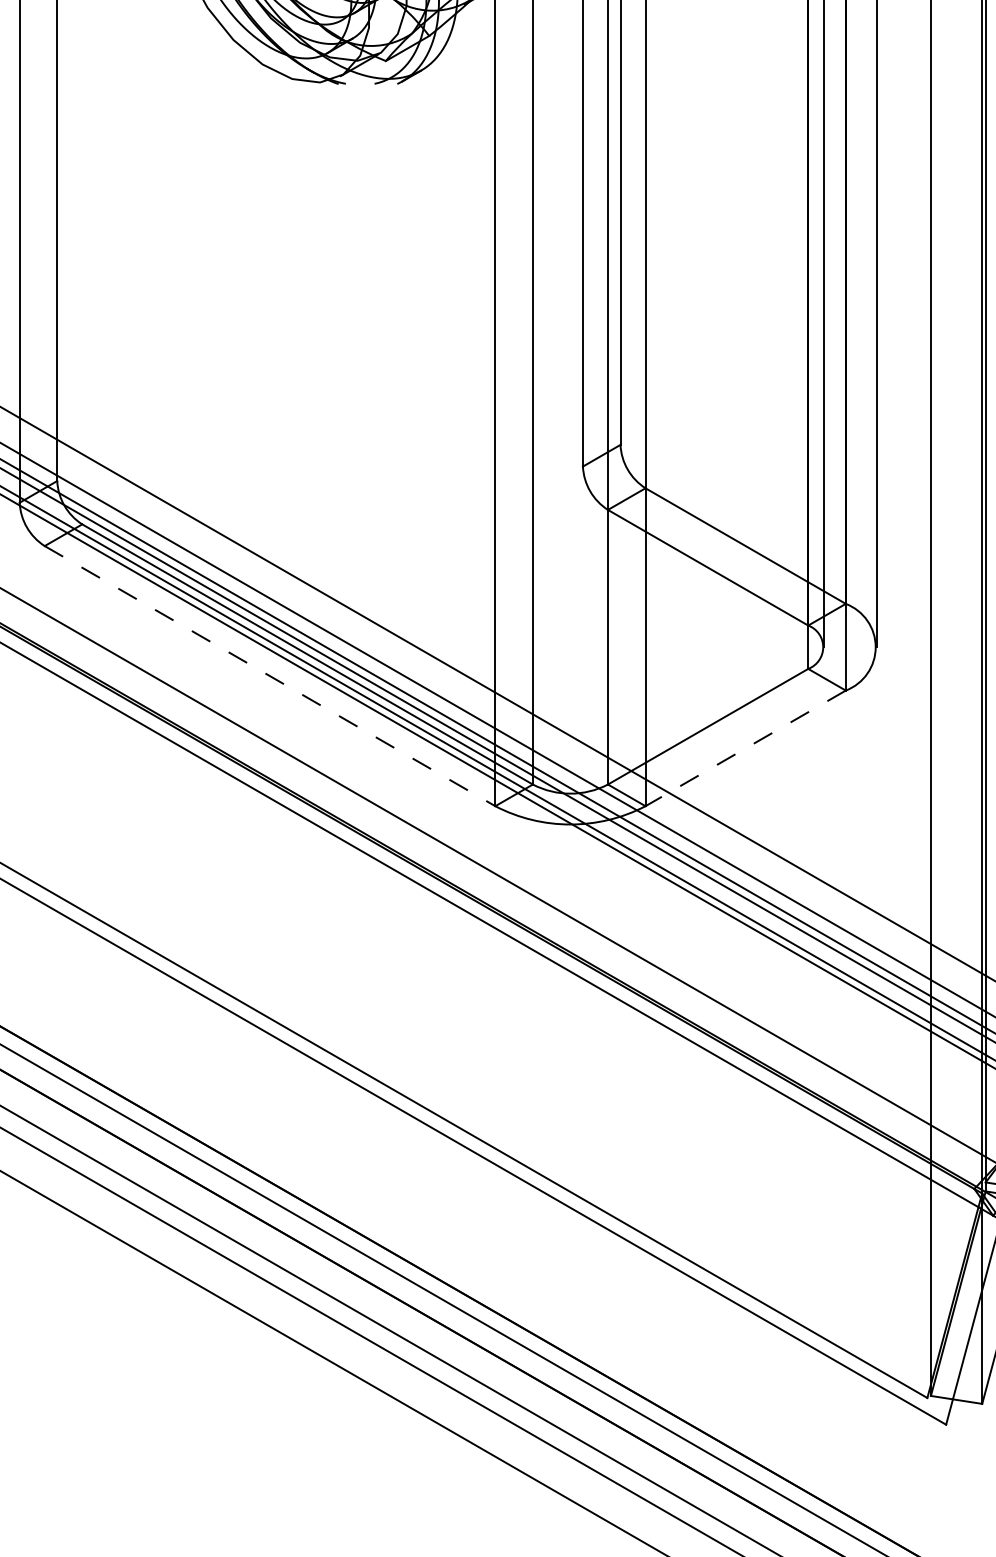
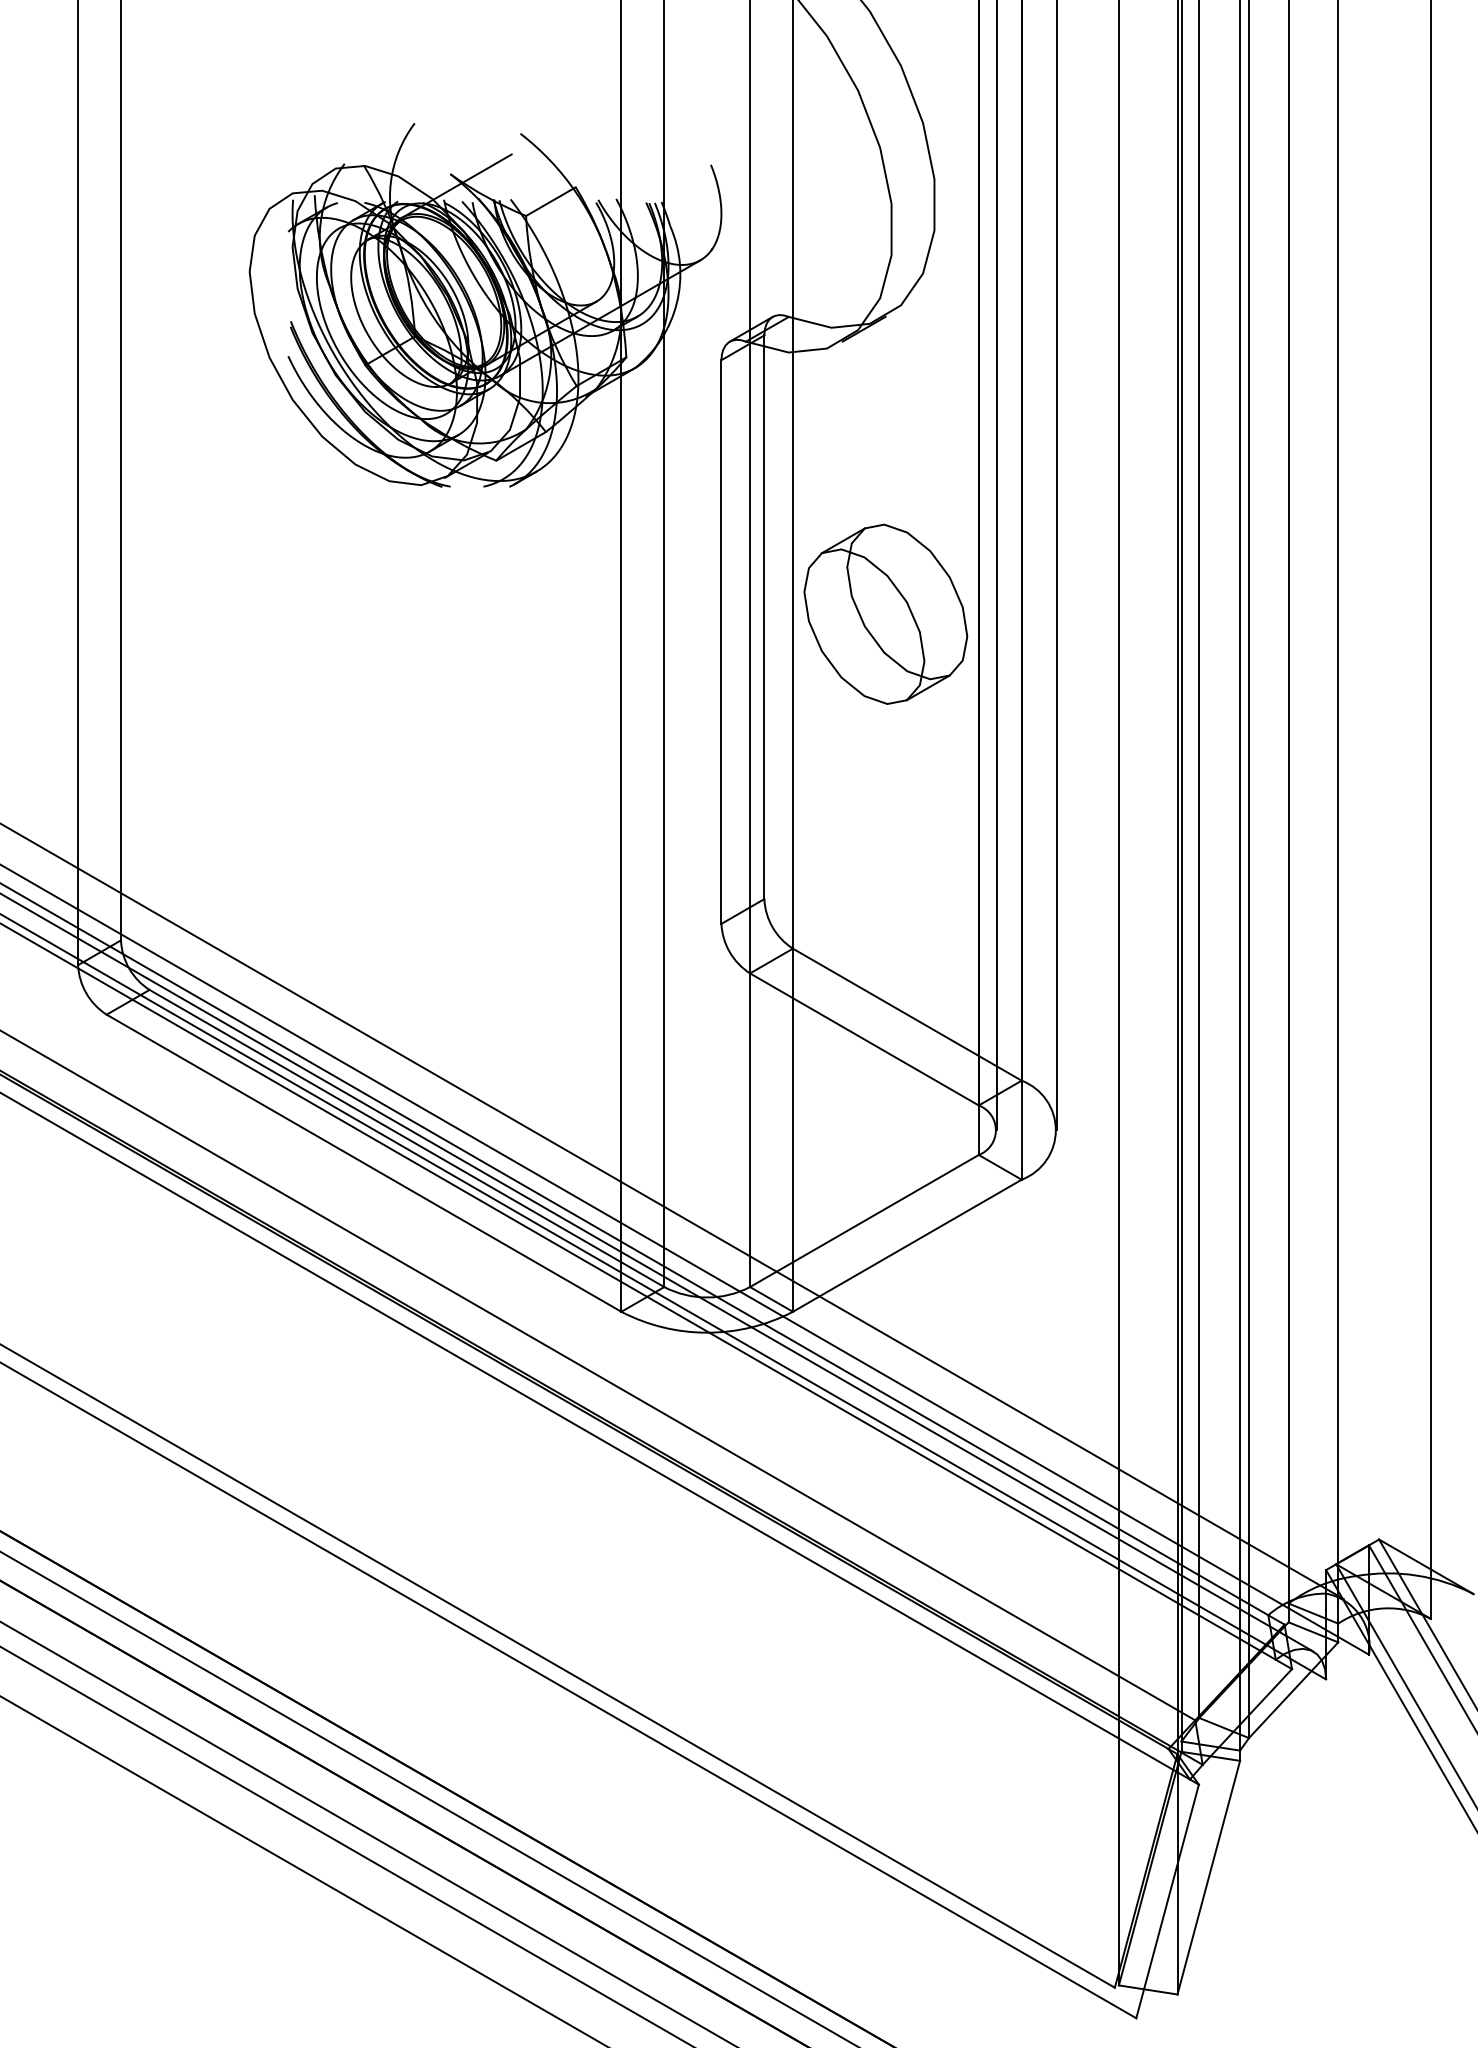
part: (726, 194) -> (885, 613), added
line: (270, 676) -> (364, 1163), dashed -> solid
line: (744, 749) -> (906, 1246), dashed -> solid

